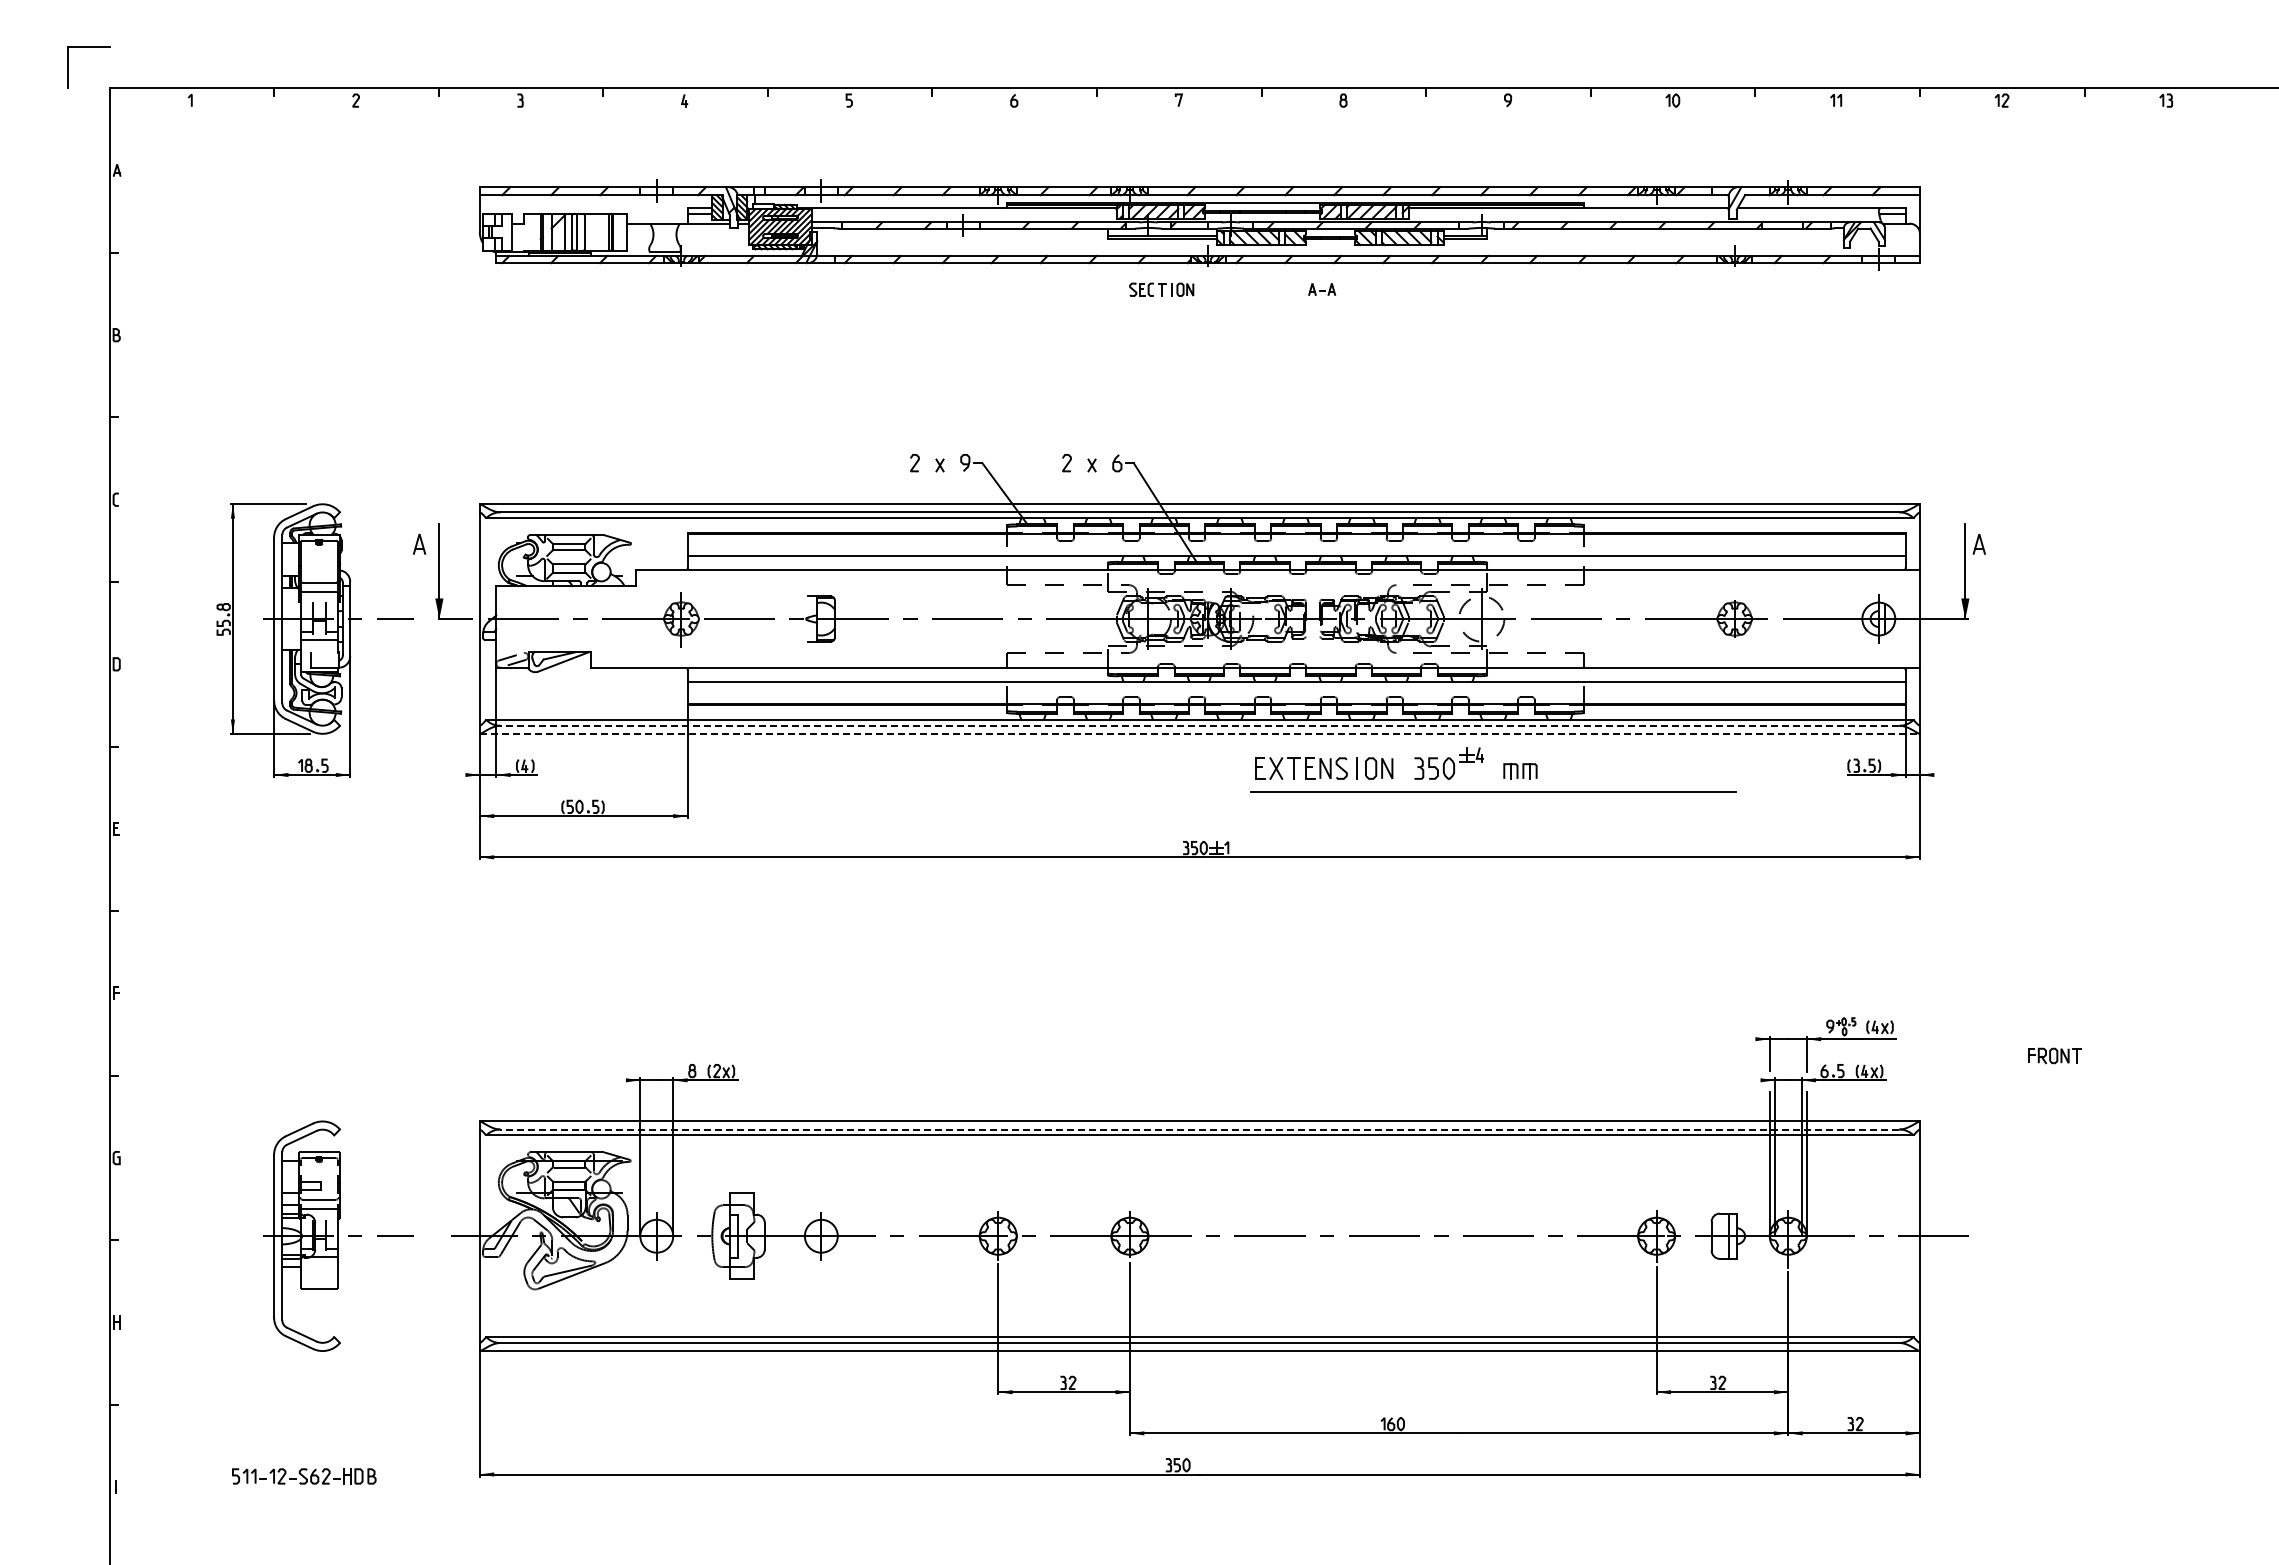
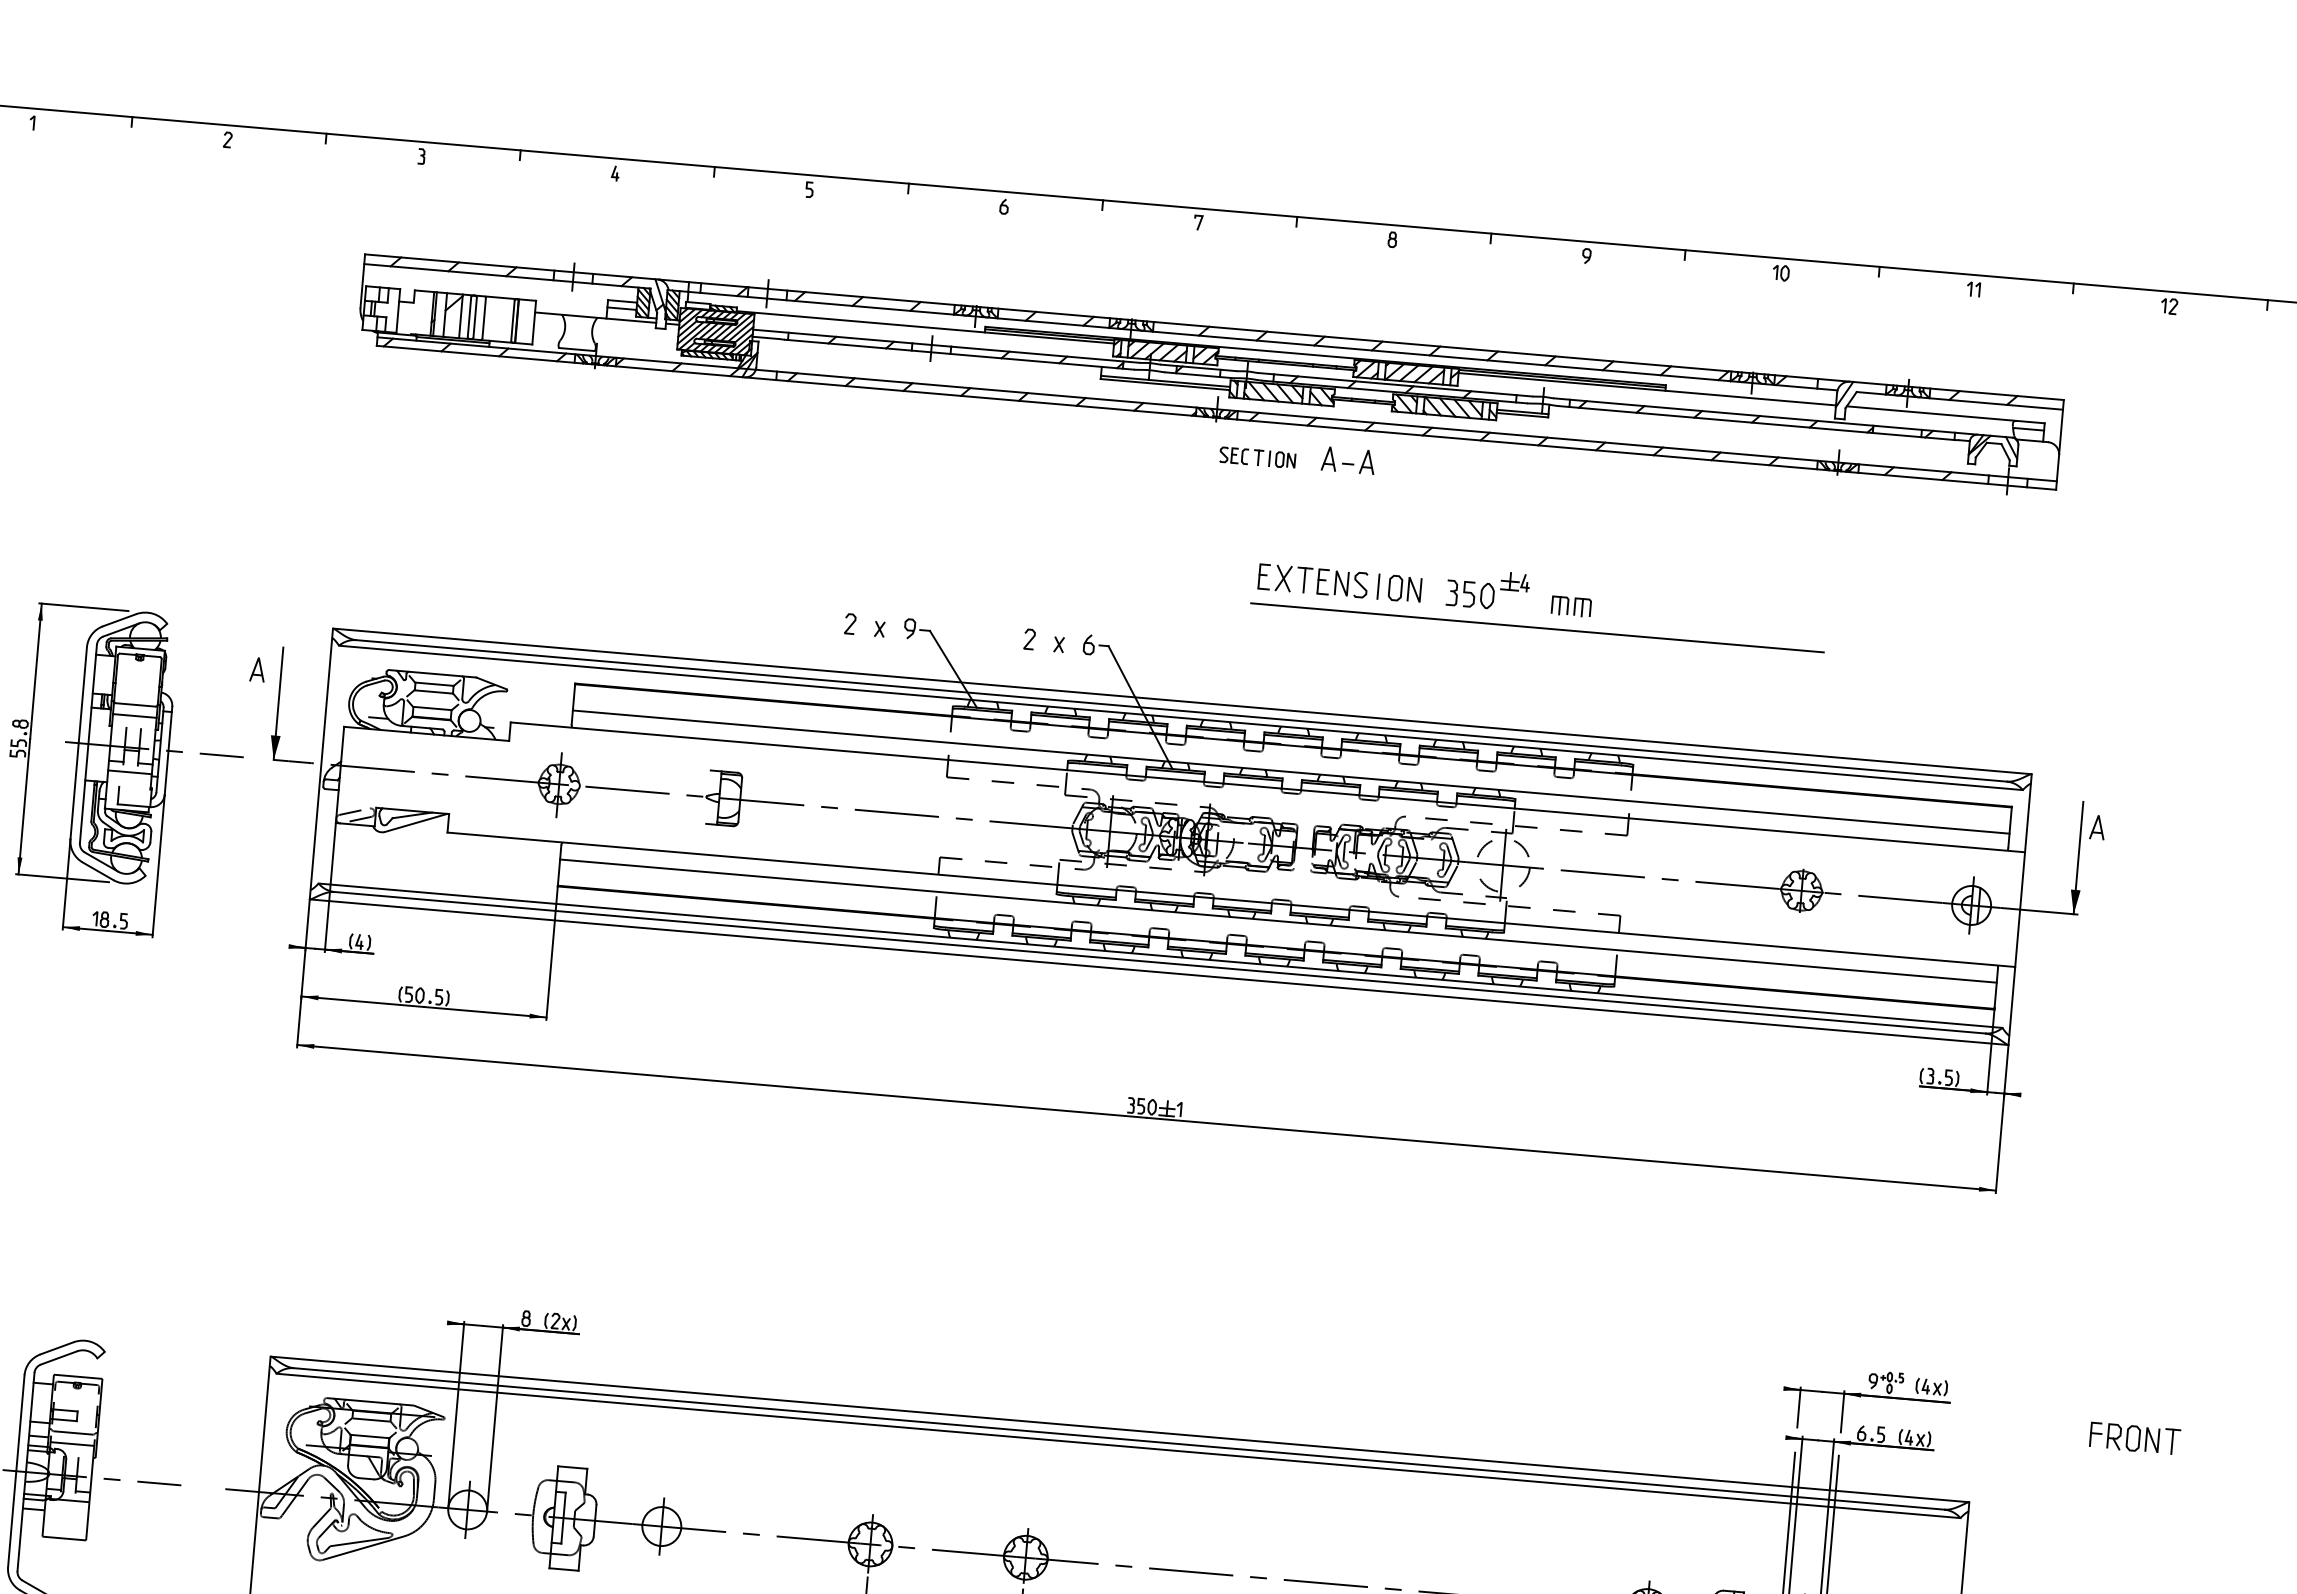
part: (1161, 289) -> (1257, 457), moved
part: (1321, 289) -> (1347, 460), size x1.67
line: (1199, 725) -> (1159, 962), dashed -> solid
line: (1199, 733) -> (1158, 971), dashed -> solid
part: (1503, 769) -> (1551, 602), moved
part: (2054, 1055) -> (2134, 1438), size x1.43
line: (1199, 1129) -> (1118, 1438), dashed -> solid

